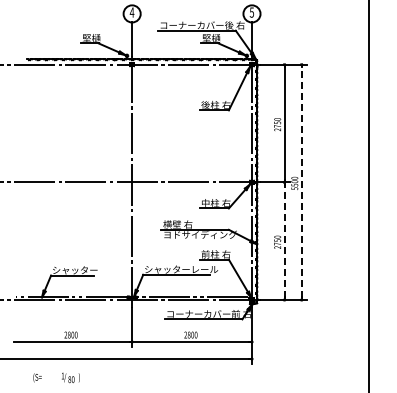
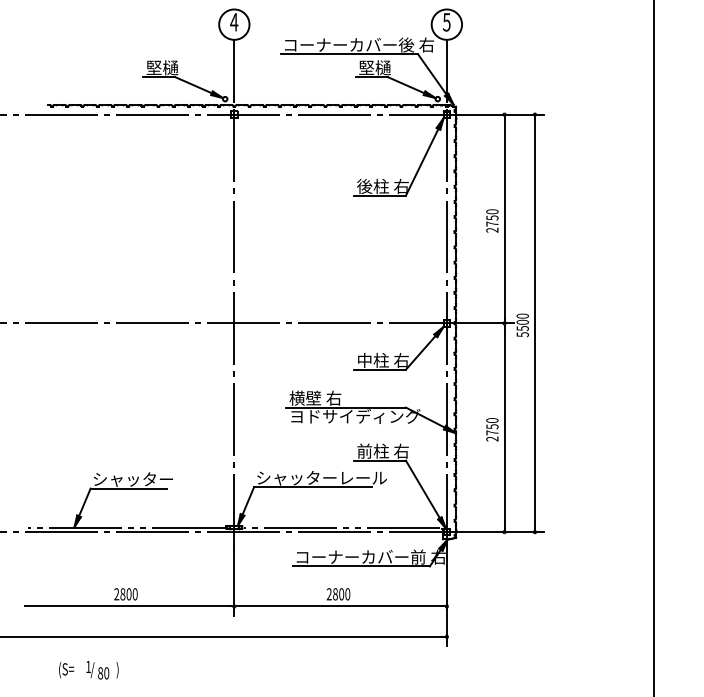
line: (301, 182) -> (534, 323), dashed -> solid
line: (284, 240) -> (504, 426), dashed -> solid
text: (70, 377) -> (101, 669), moved

